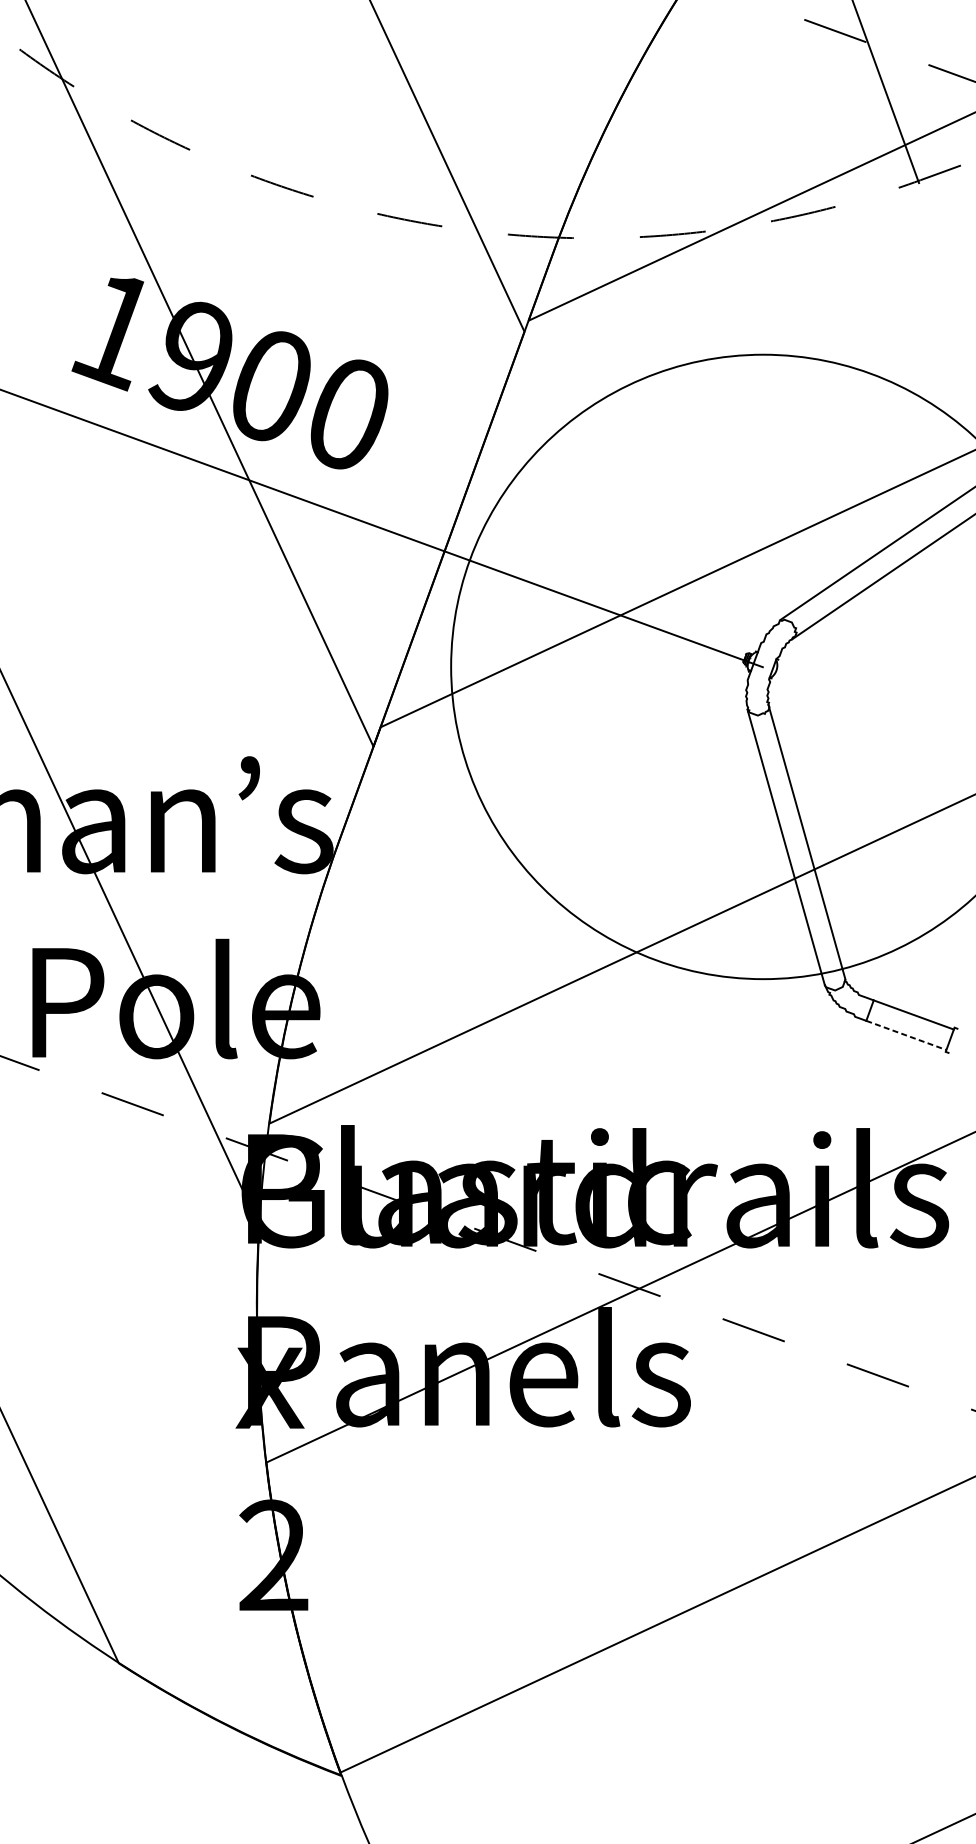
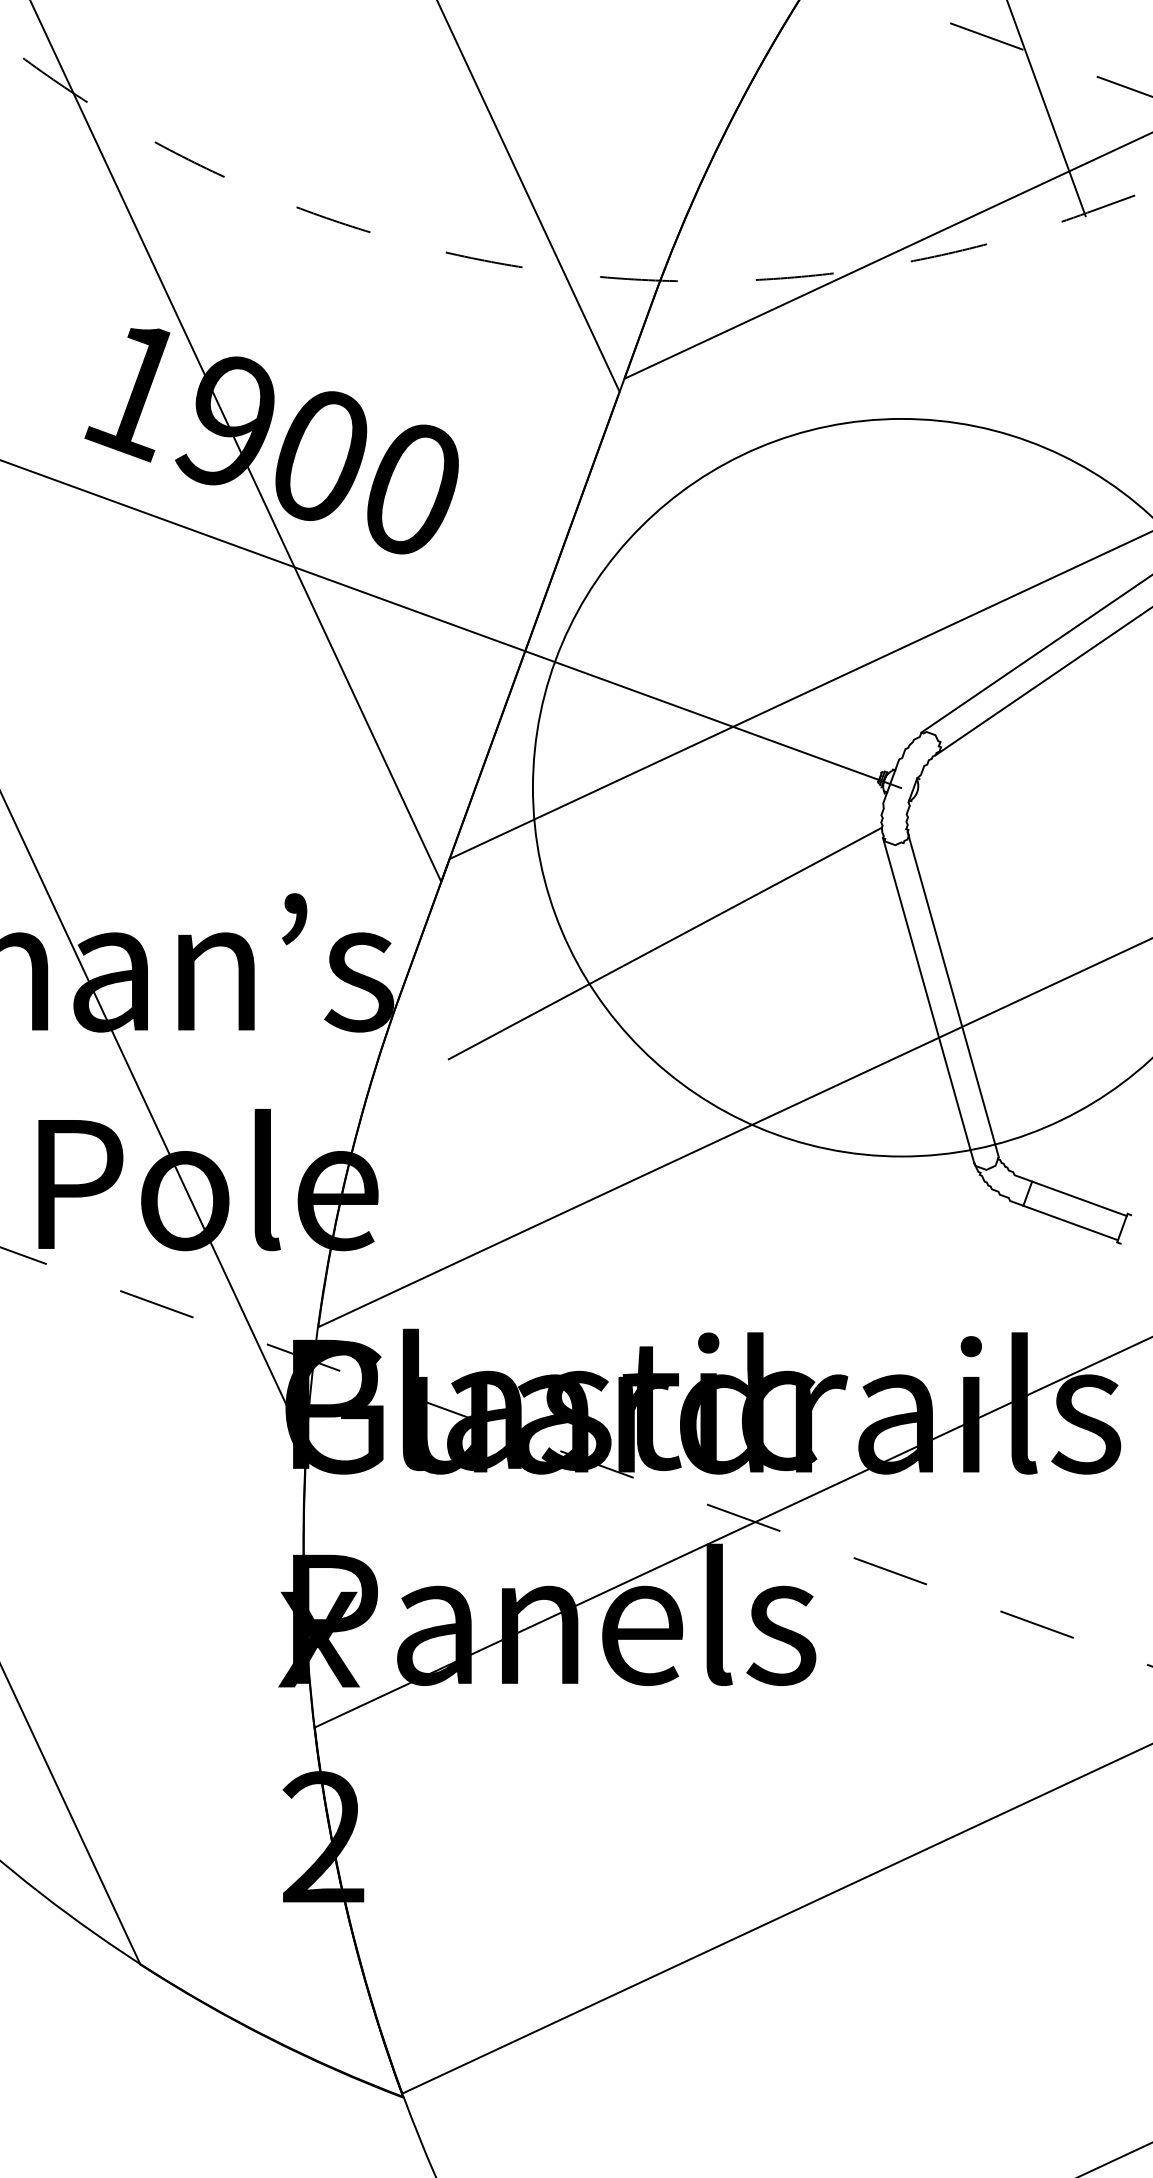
line: (562, 798) -> (664, 943), added
line: (907, 1035) -> (1071, 1223), dashed -> solid

